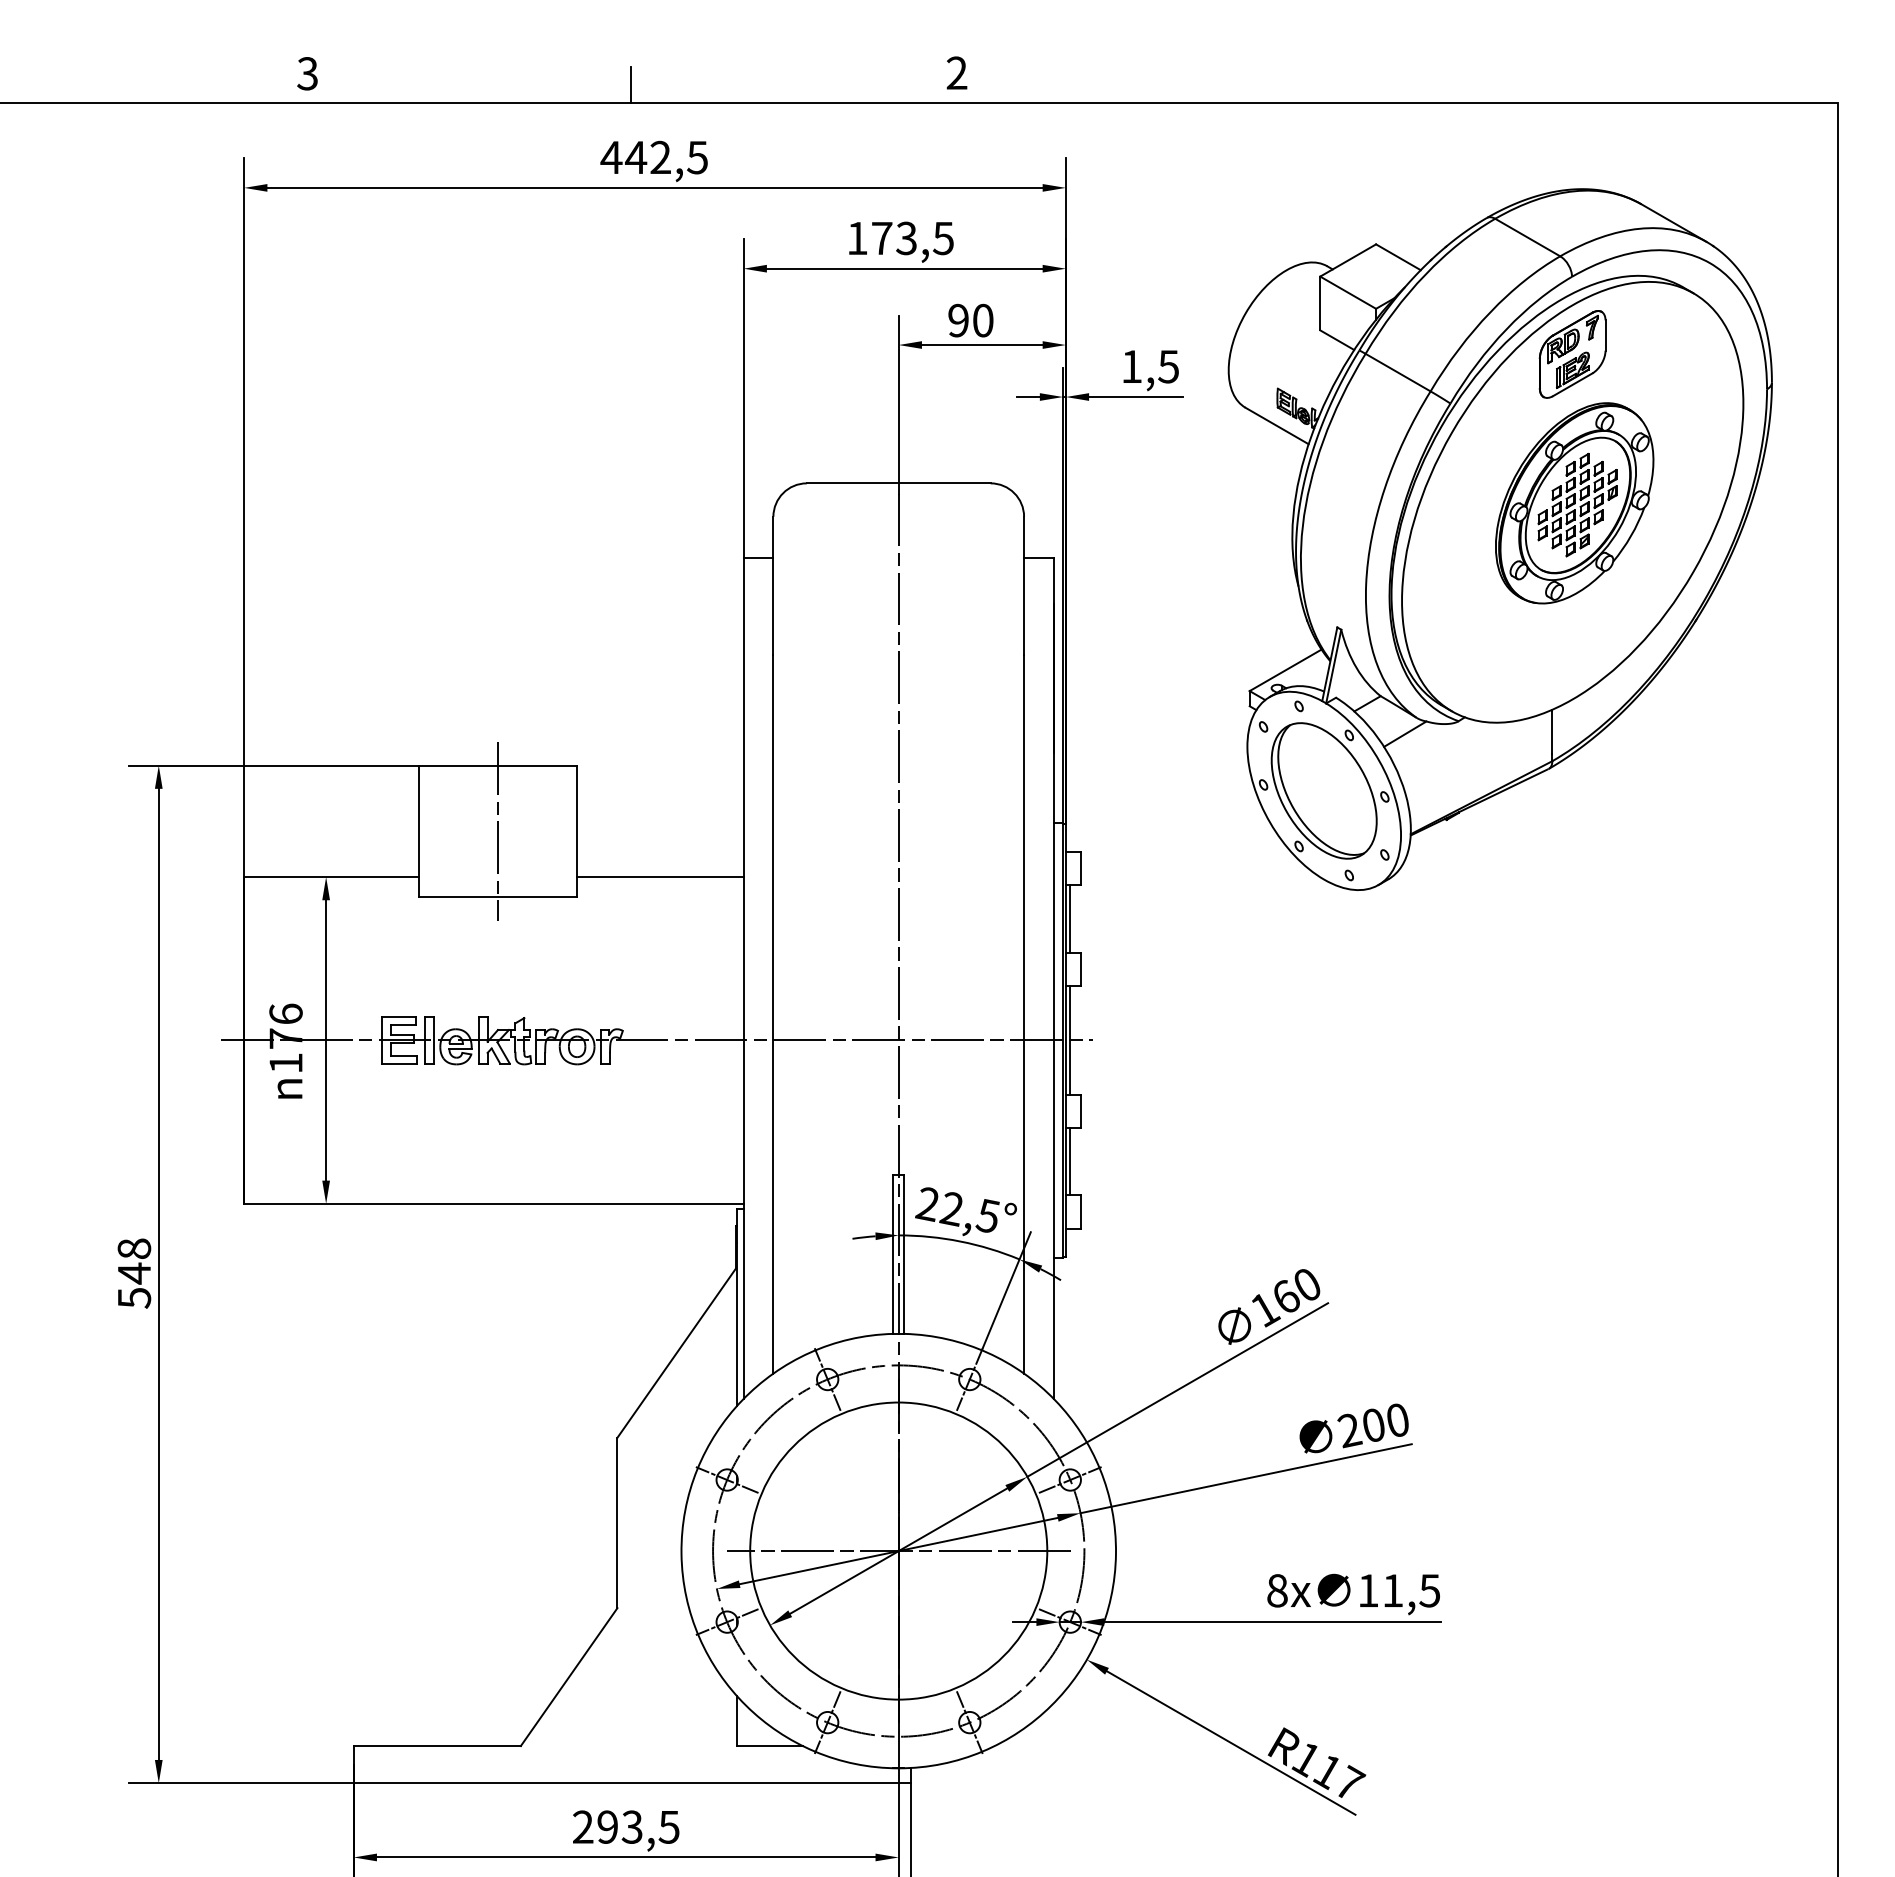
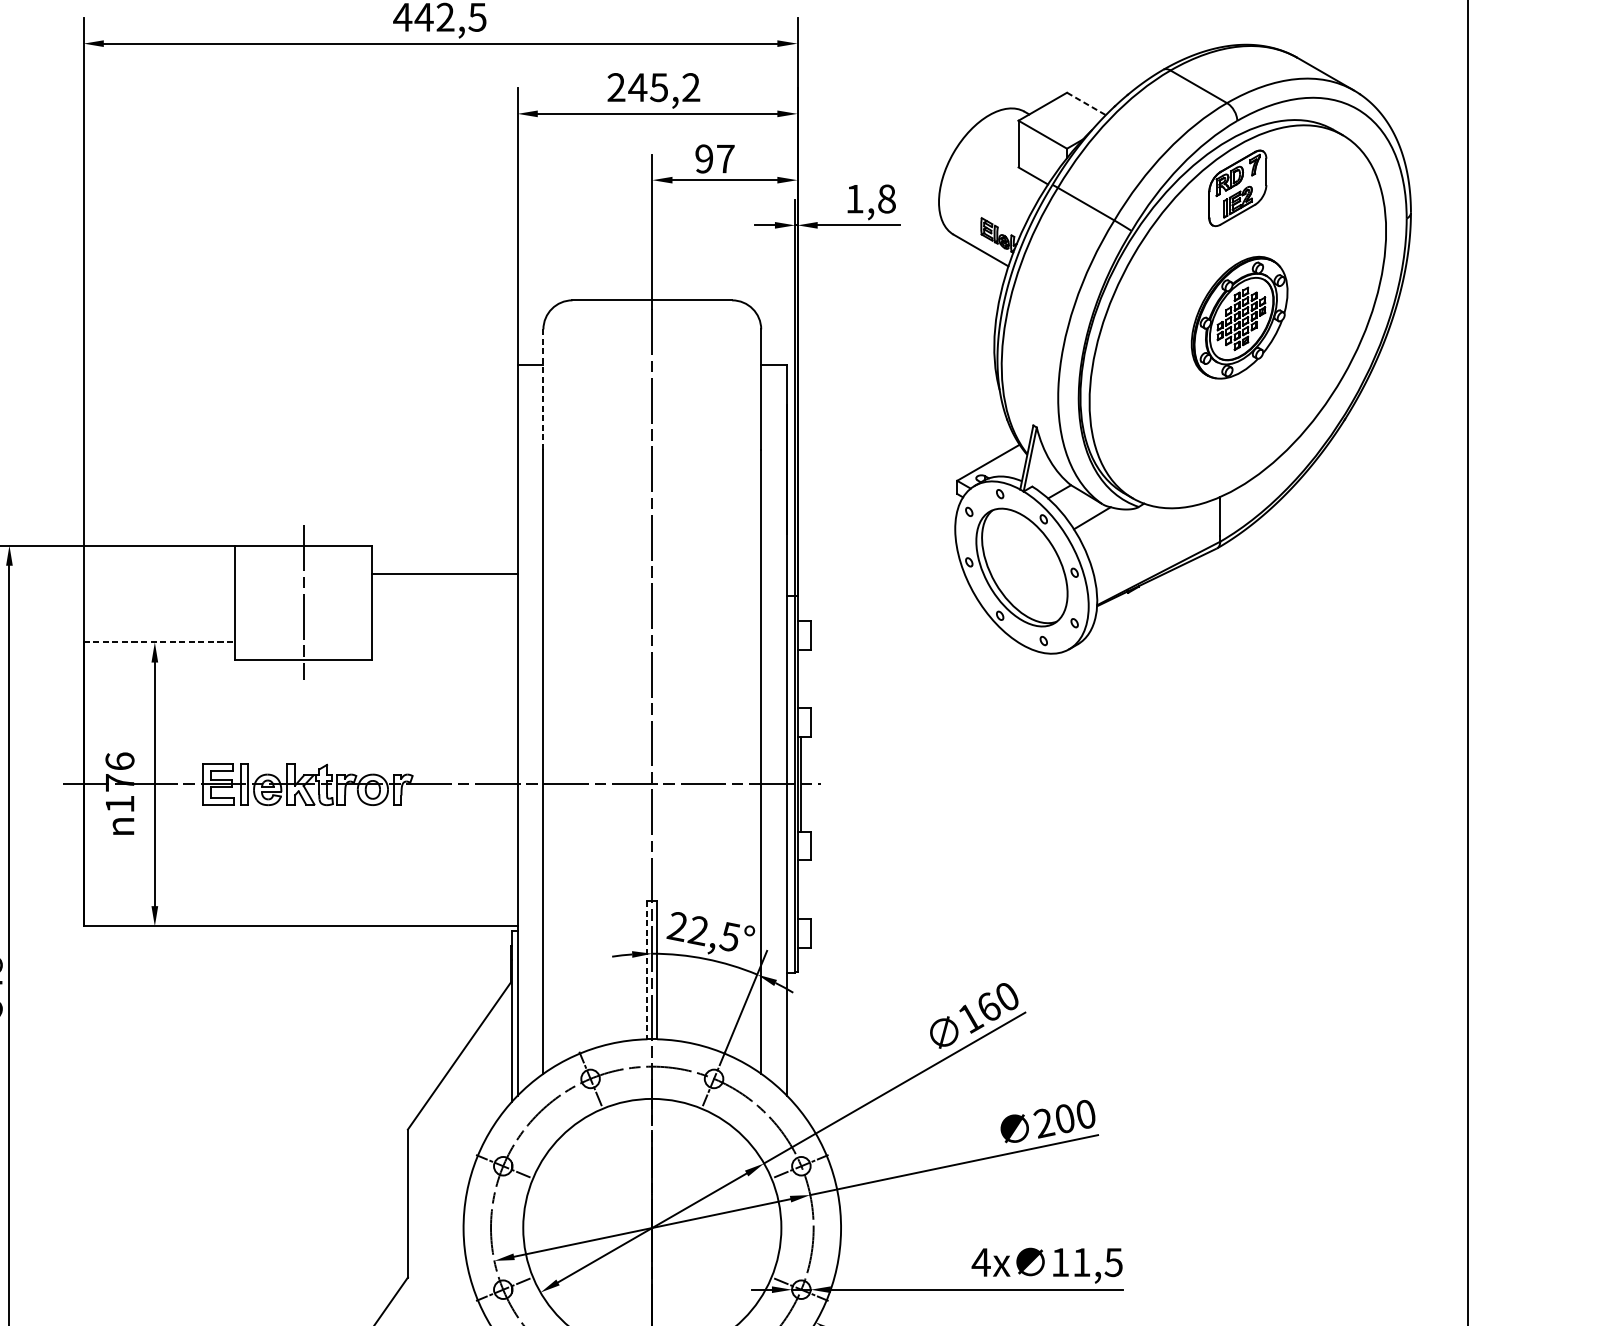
text: (900, 238) -> (653, 87), 173,5 -> 245,2
line: (1398, 257) -> (1086, 104), solid -> dashed
text: (983, 320) -> (725, 158), 90 -> 97
text: (1168, 366) -> (886, 198), 1,5 -> 1,8
part: (1574, 503) -> (1239, 317), size x0.7
line: (773, 585) -> (543, 389), solid -> dashed
line: (331, 877) -> (159, 642), solid -> dashed
line: (659, 877) -> (444, 574), moved
line: (1069, 918) -> (800, 678), removed
line: (1069, 1161) -> (800, 889), removed
line: (893, 1254) -> (647, 970), solid -> dashed
line: (898, 1551) -> (652, 1228), removed
text: (1277, 1590) -> (981, 1262), 8x -> 4x

